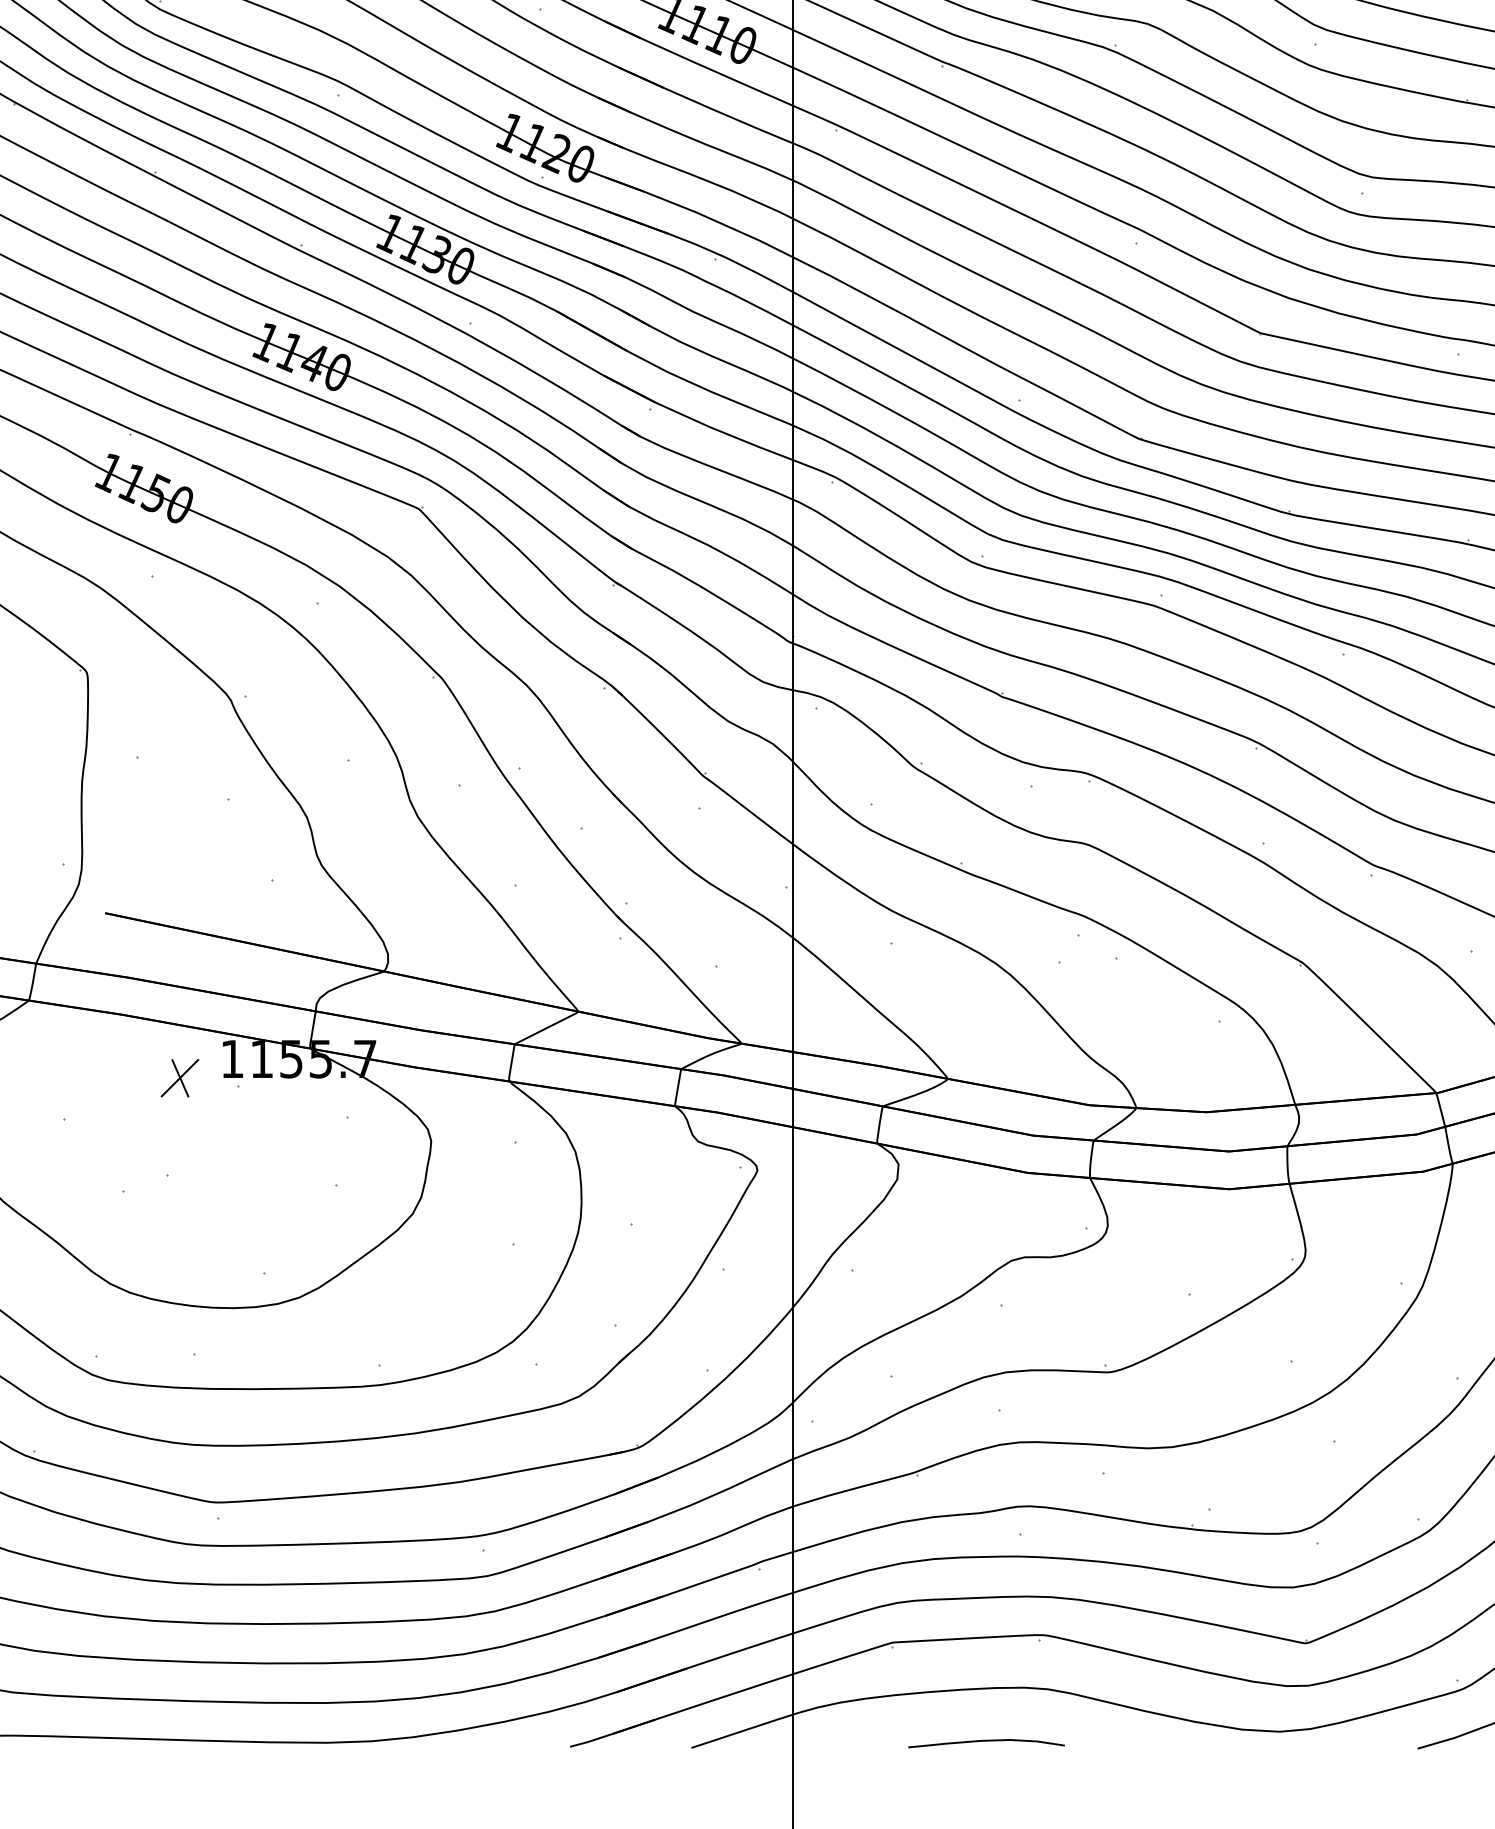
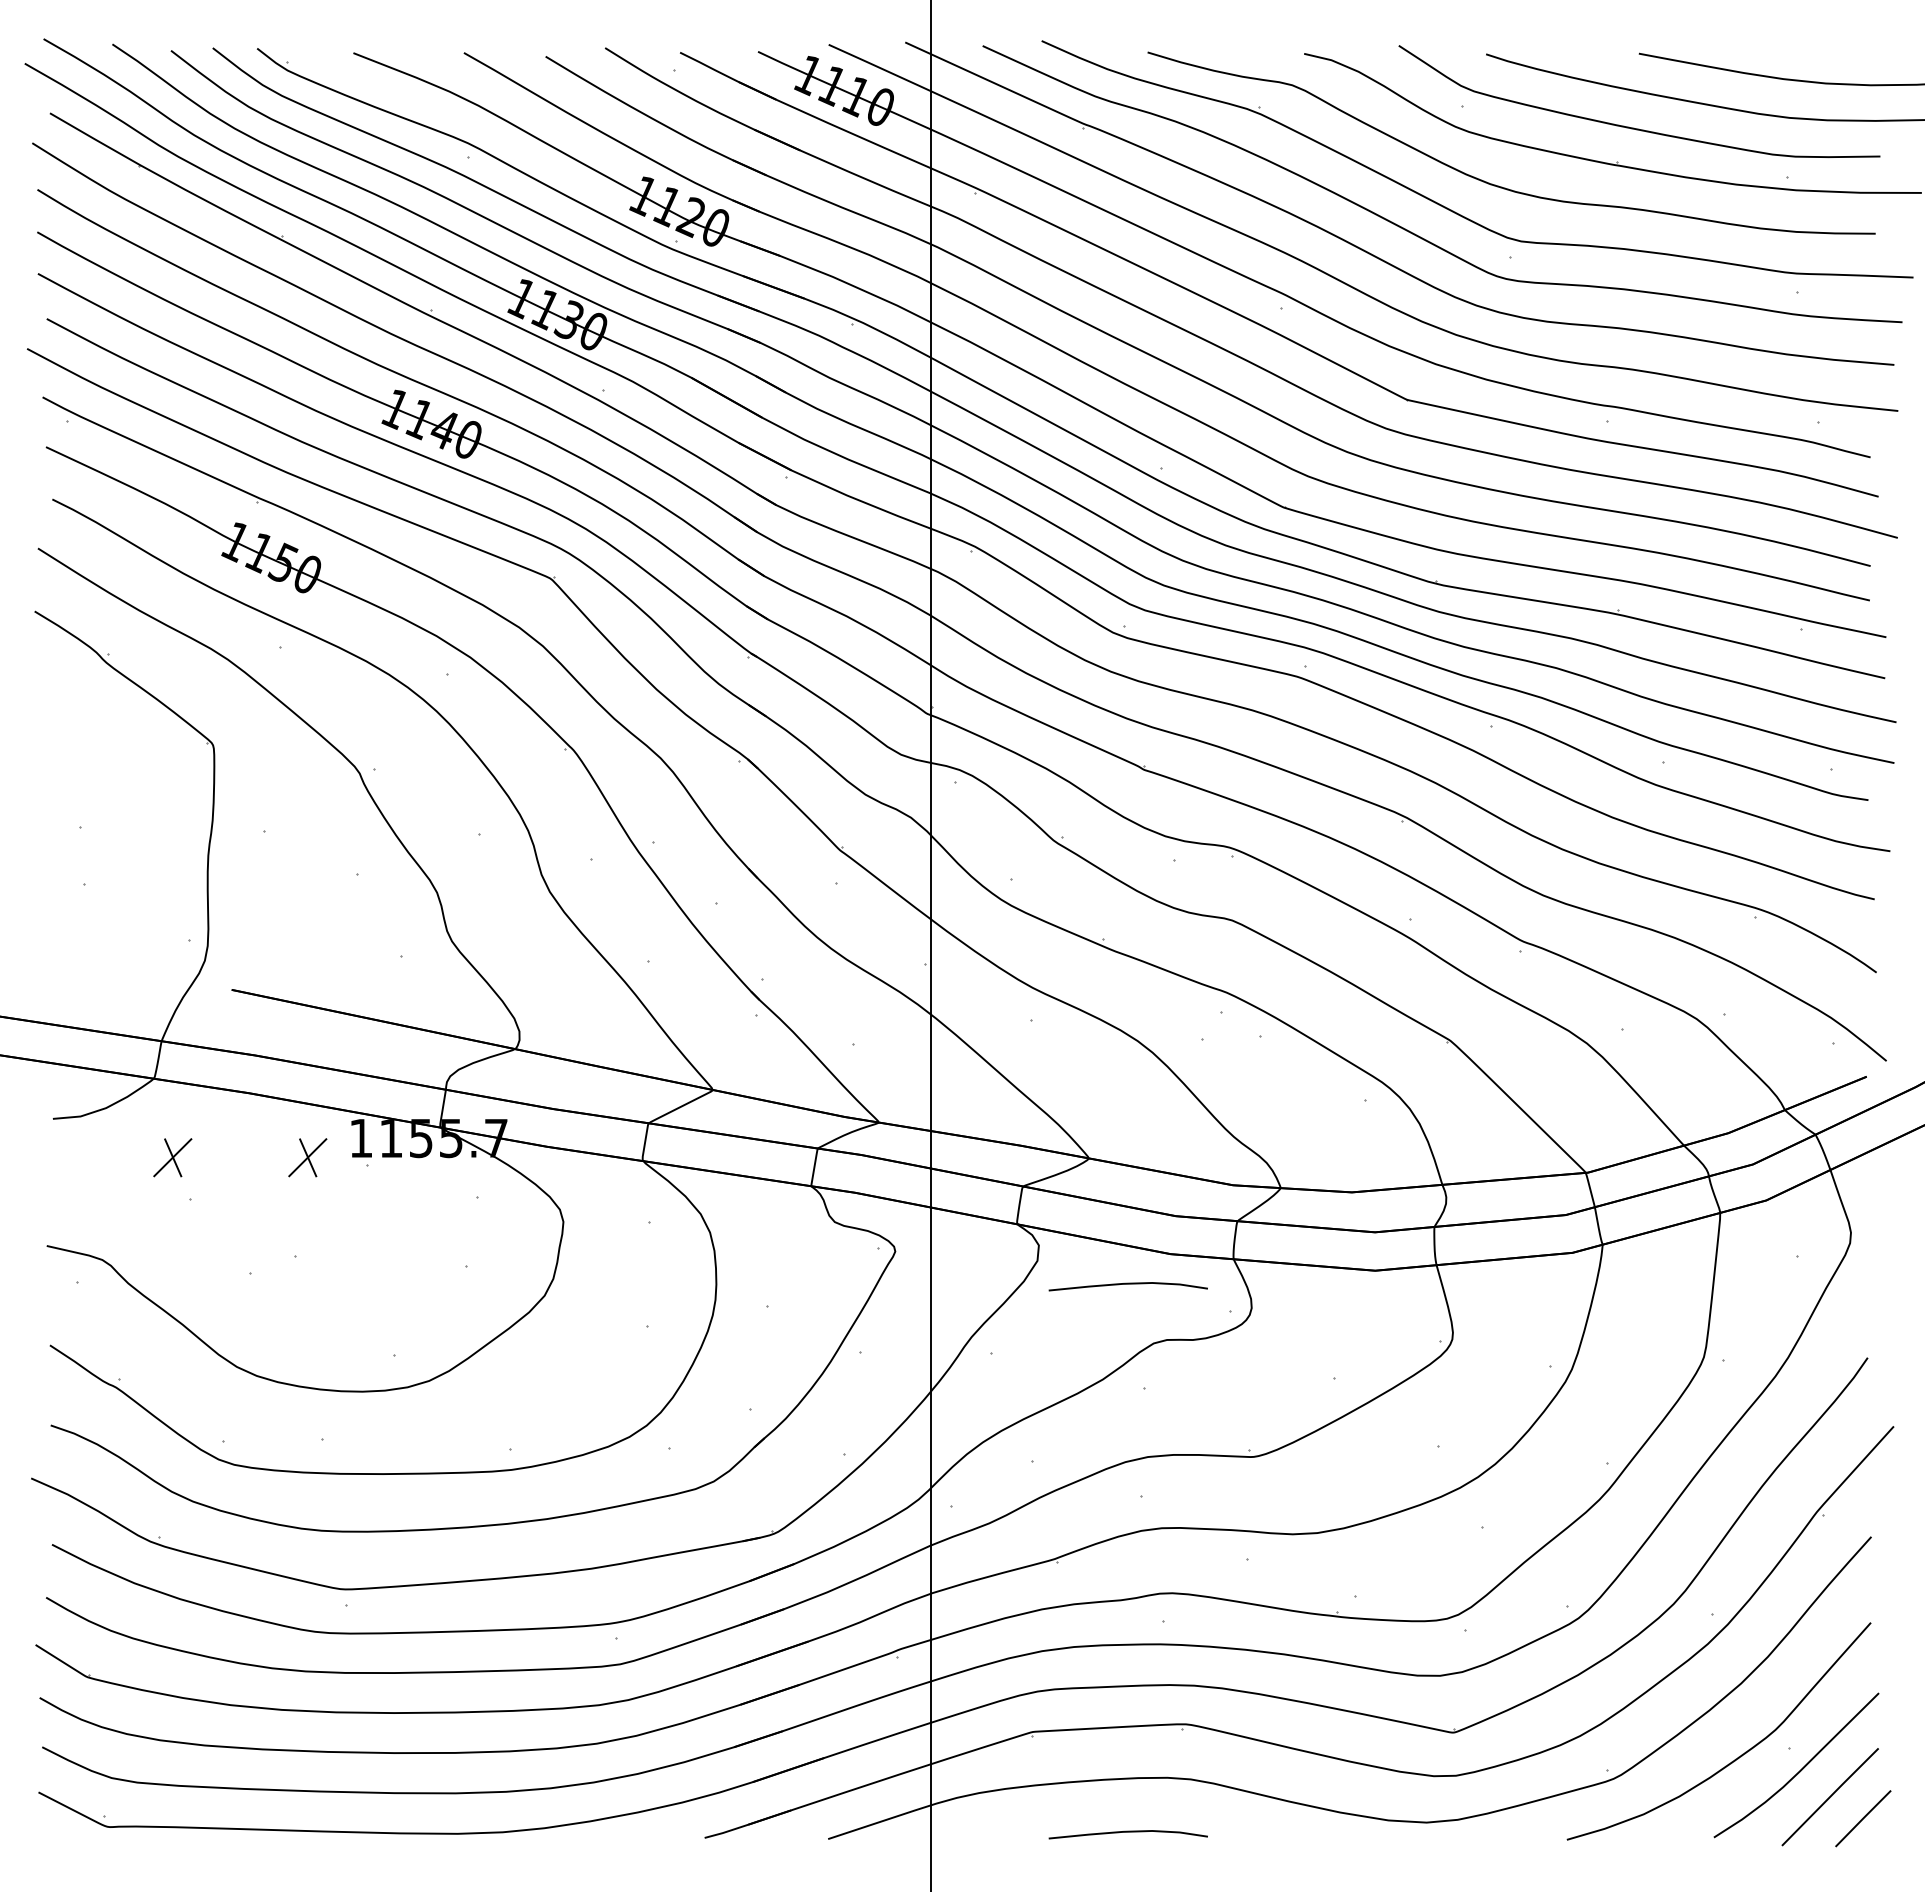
part: (46, 1077) -> (172, 1157), added
curve: (985, 1202) -> (1127, 1284), added

